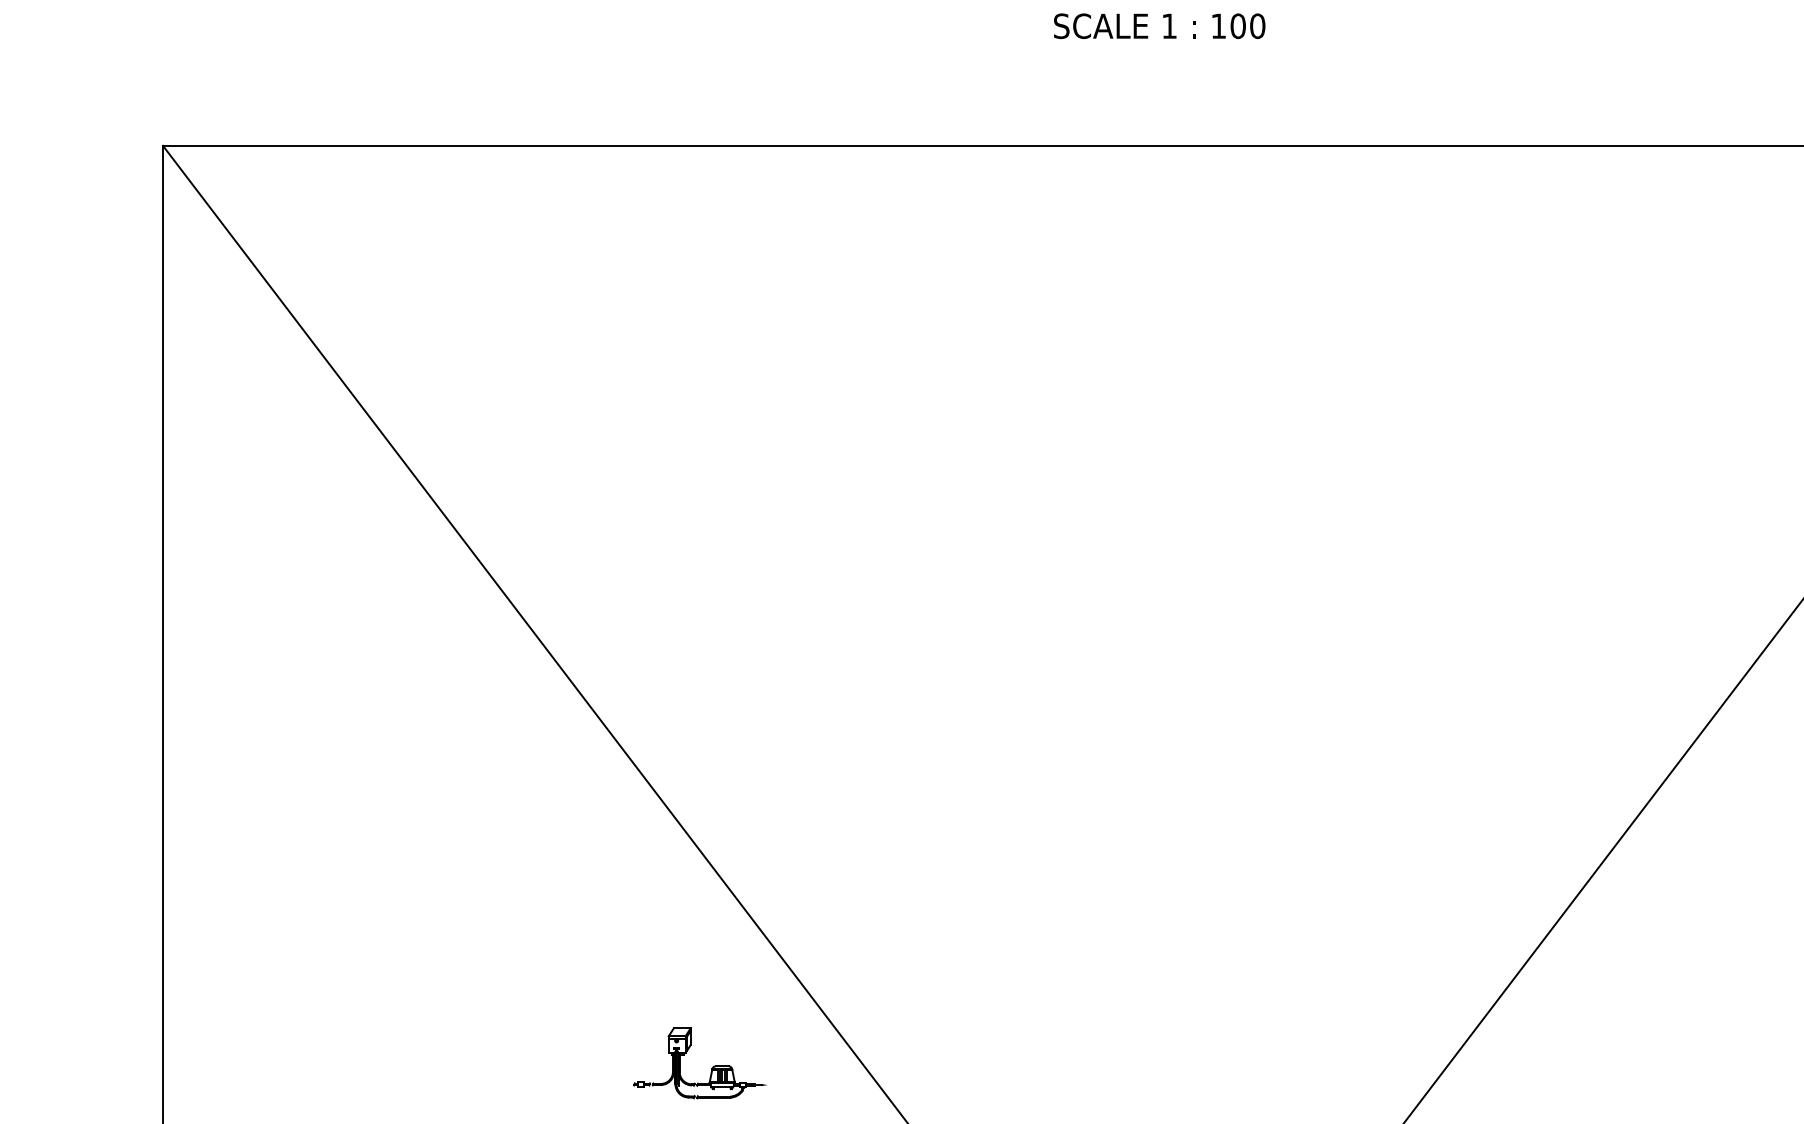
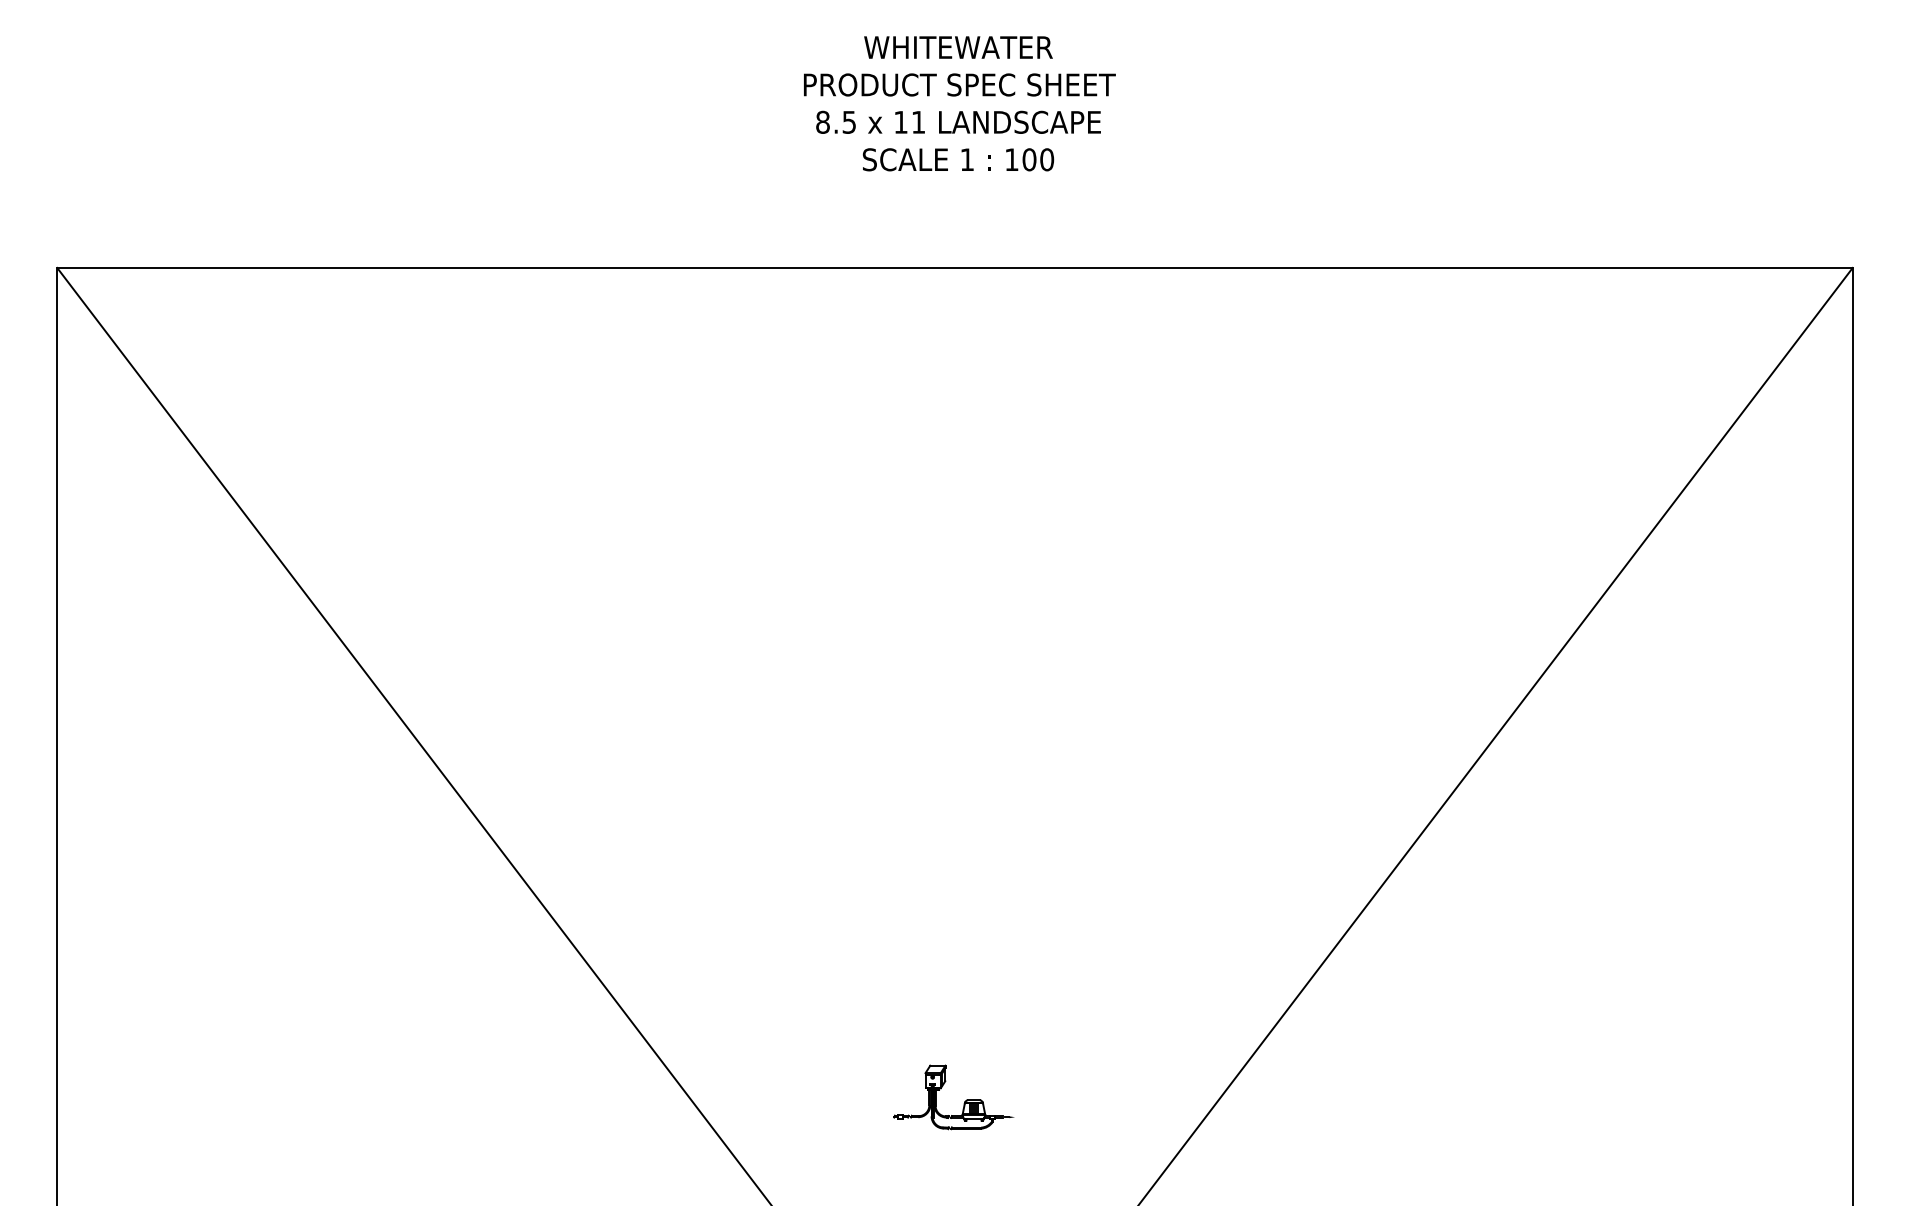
part: (710, 1069) -> (963, 1103), moved

